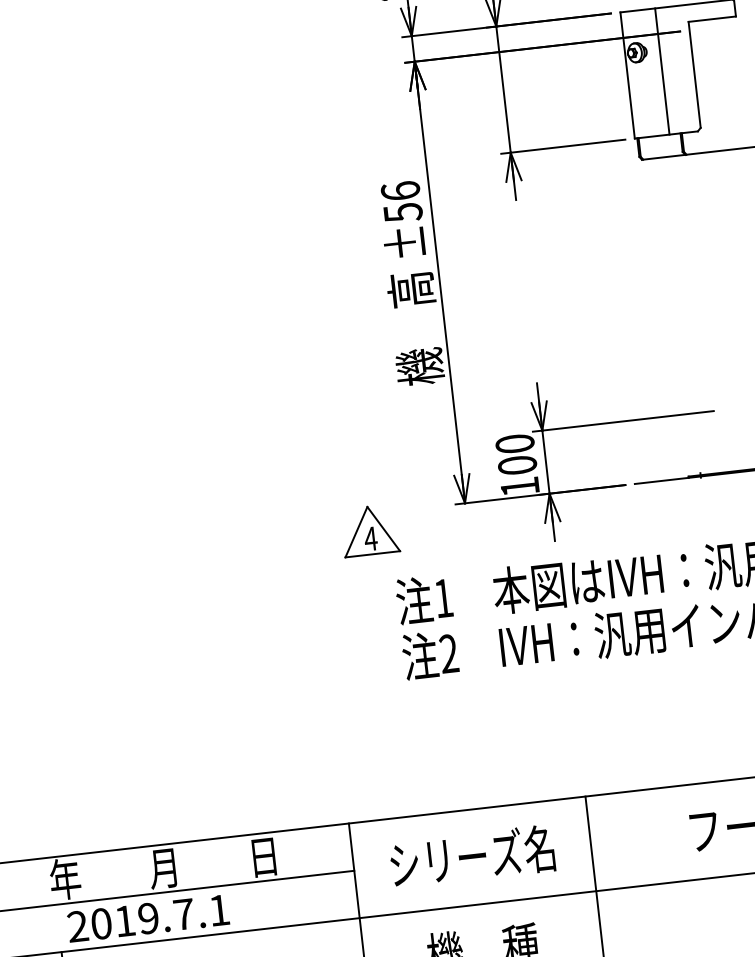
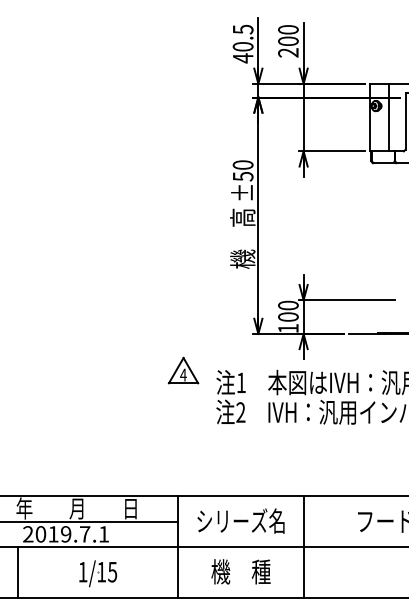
text: (399, 190) -> (242, 164), ±56 -> ±50
part: (369, 530) -> (183, 370), moved

